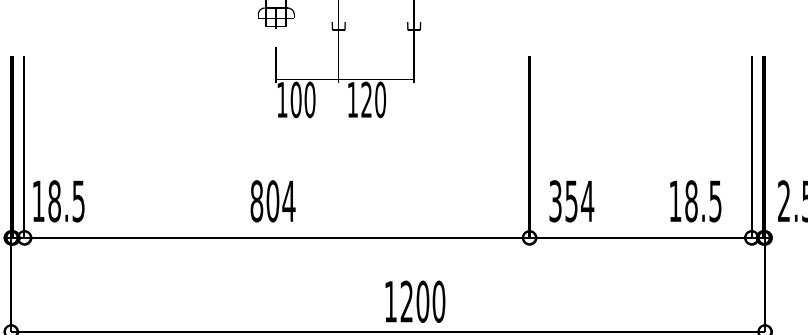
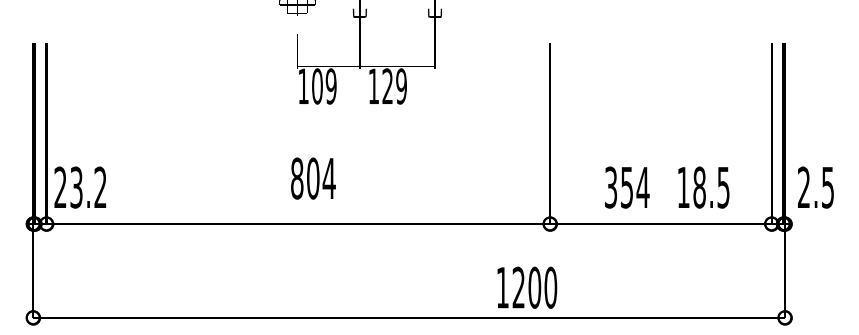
text: (309, 99) -> (330, 86), 100 -> 109
text: (380, 99) -> (401, 86), 120 -> 129
text: (58, 201) -> (80, 187), 18.5 -> 23.2
text: (273, 201) -> (313, 178), moved
text: (572, 201) -> (627, 187), moved
text: (695, 201) -> (703, 187), moved
text: (415, 301) -> (527, 287), moved

